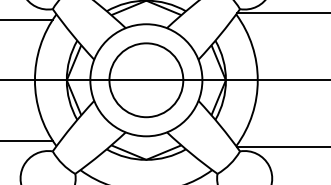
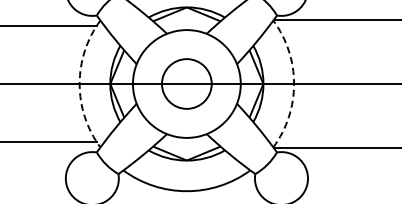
circle: (145, 79) -> (186, 83), size x0.7
arc: (34, 80) -> (79, 84), solid -> dashed
arc: (258, 80) -> (294, 84), solid -> dashed

